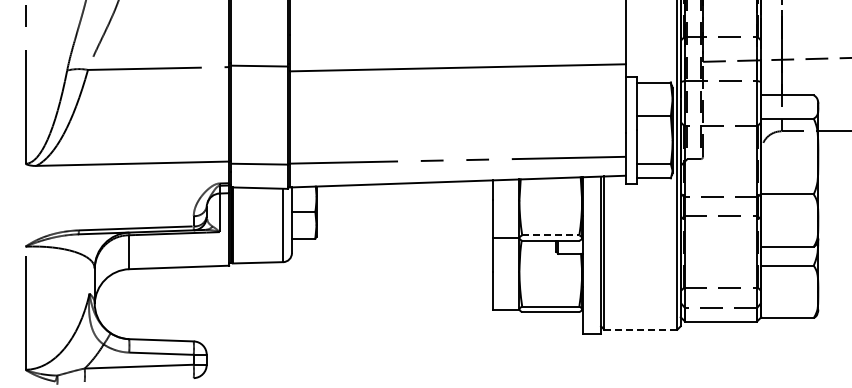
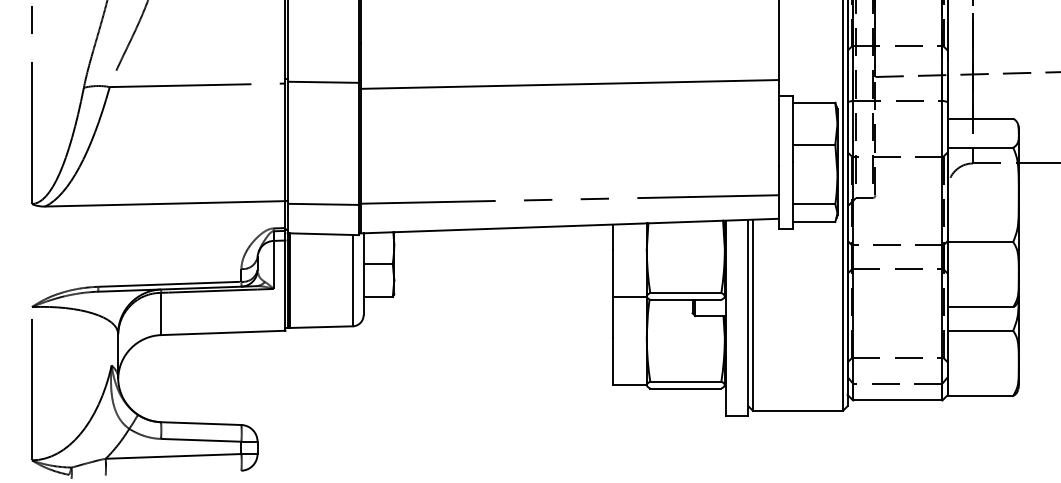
line: (550, 235) -> (685, 293), dashed -> solid
line: (641, 329) -> (798, 410), dashed -> solid

